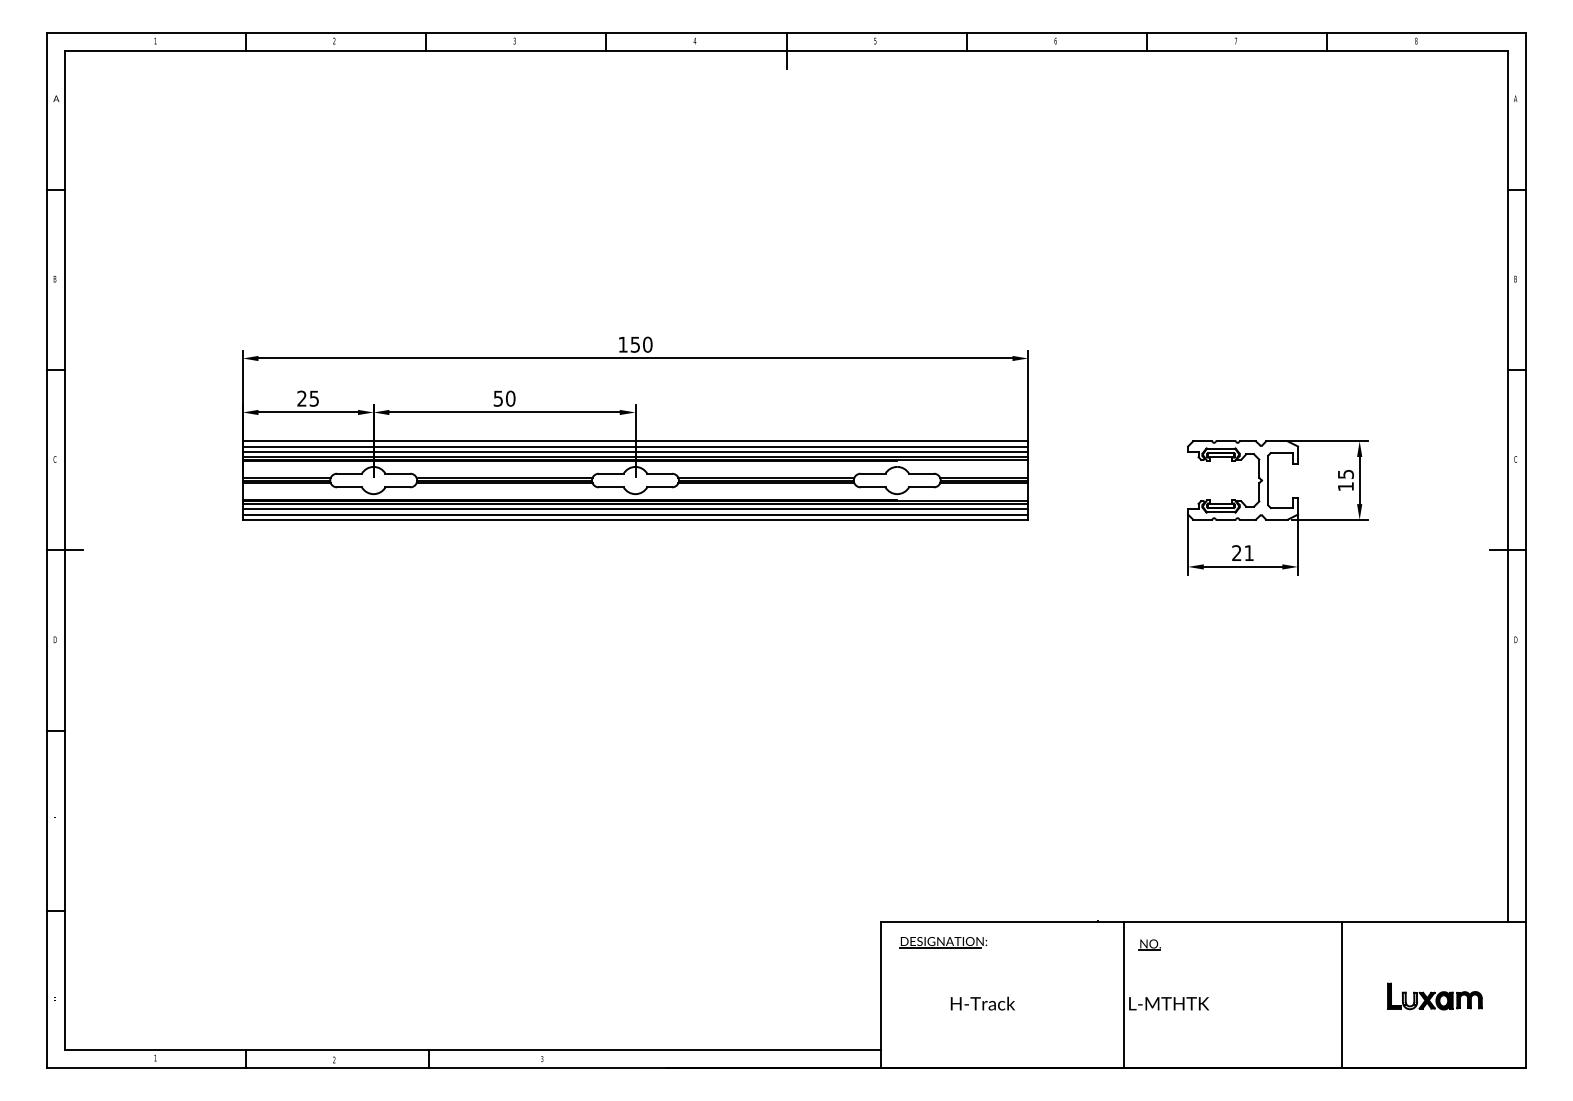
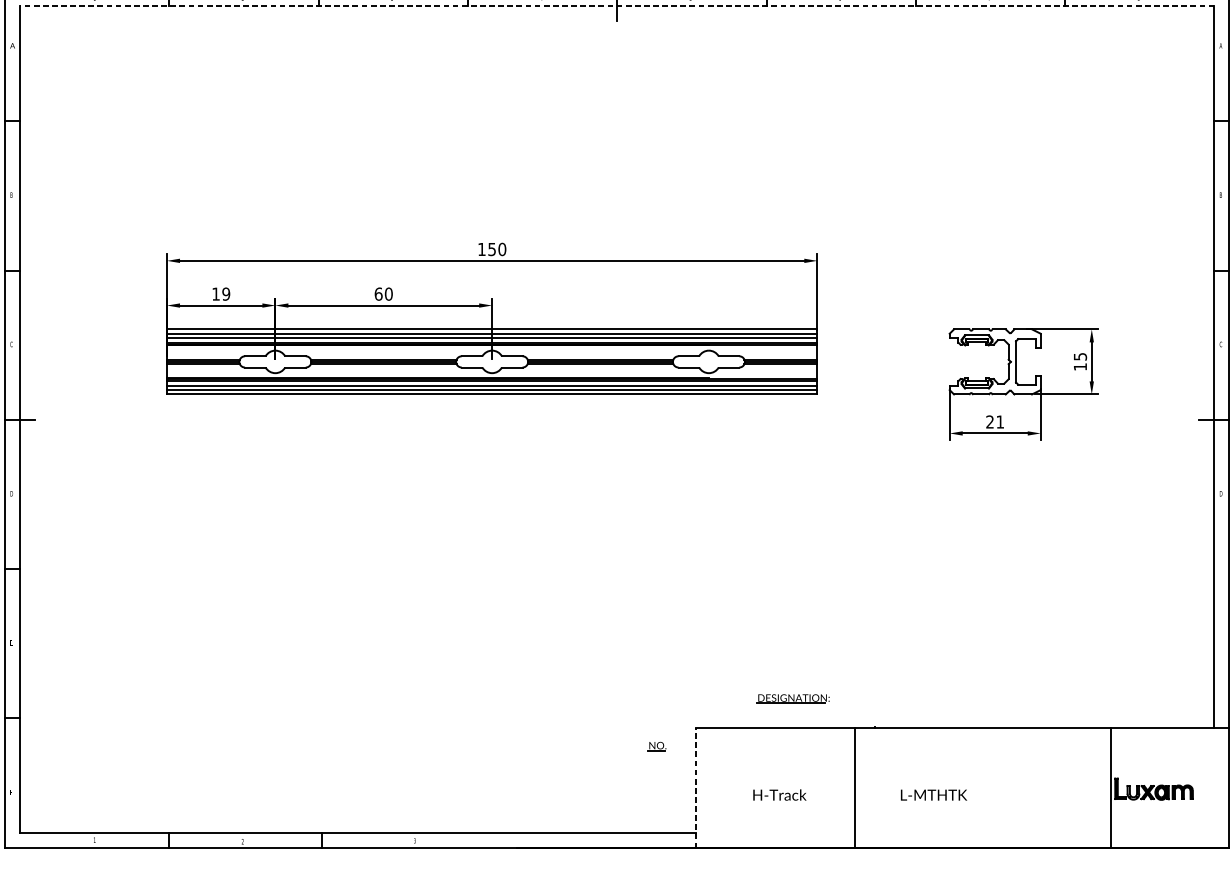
line: (786, 50) -> (617, 5), solid -> dashed
text: (308, 398) -> (221, 293), 25 -> 19
text: (498, 398) -> (378, 293), 50 -> 60
part: (943, 942) -> (793, 698), moved
part: (1149, 944) -> (656, 746), moved
line: (881, 995) -> (695, 788), solid -> dashed
line: (1123, 995) -> (854, 788), moved
line: (1342, 995) -> (1111, 788), moved

